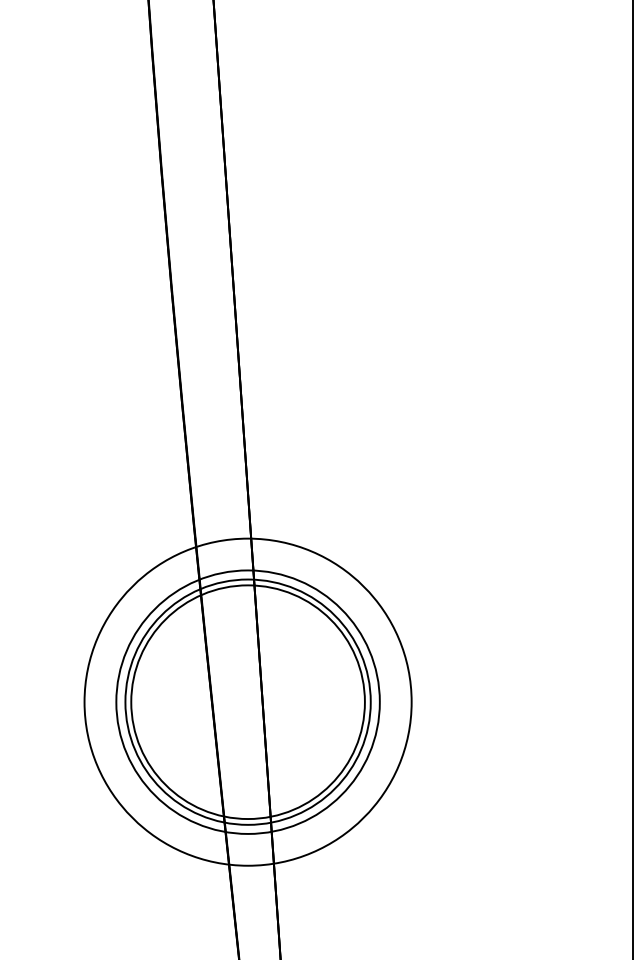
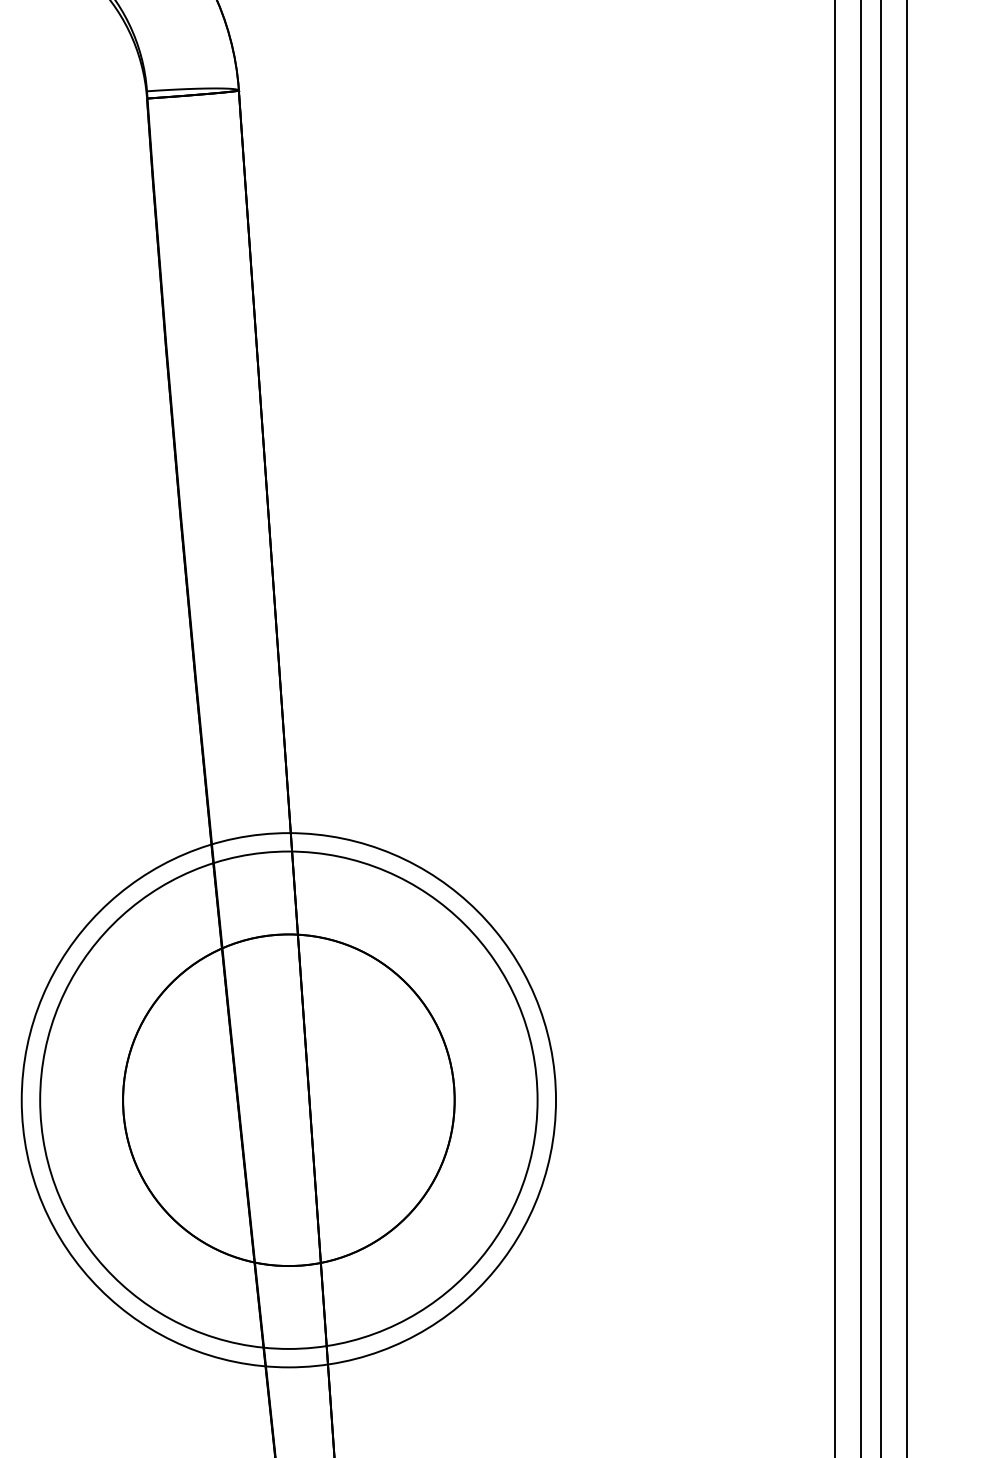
circle: (247, 701) -> (288, 1099), size x1.43
circle: (247, 702) -> (288, 1100), size x0.71
circle: (247, 702) -> (288, 1100), size x1.43

